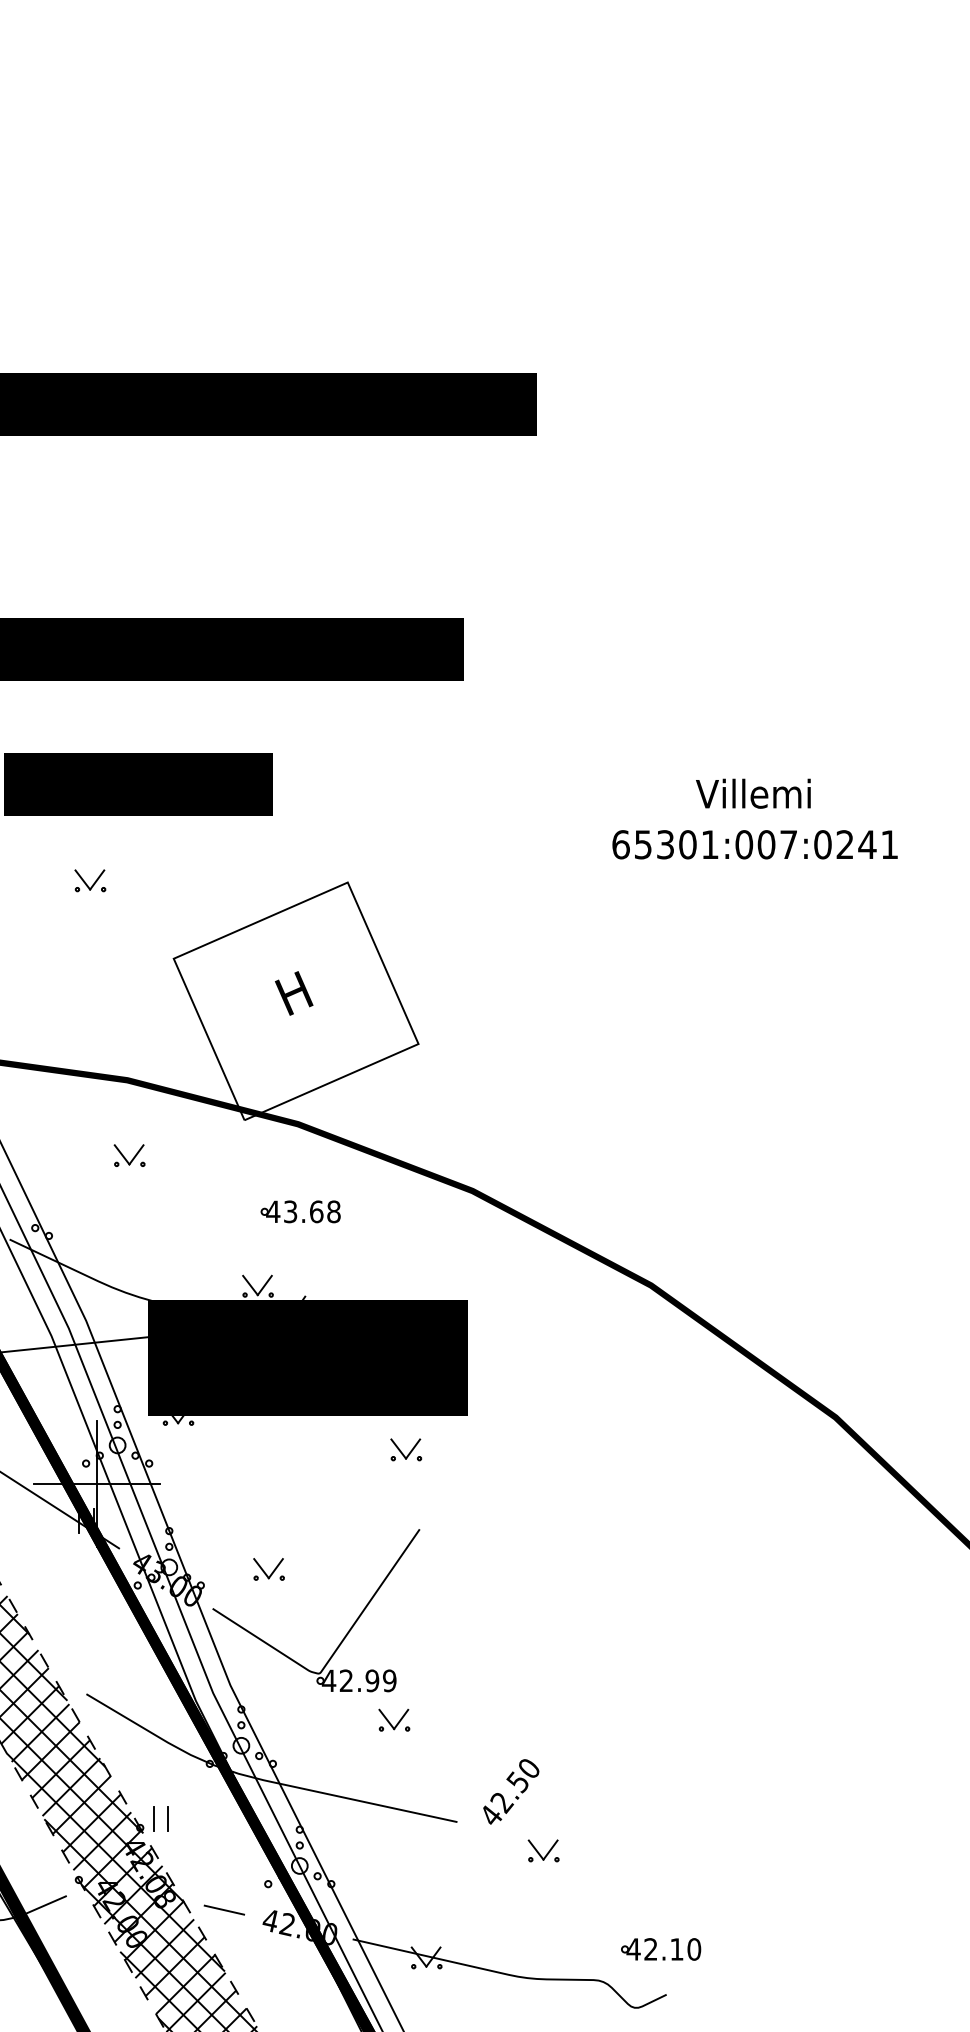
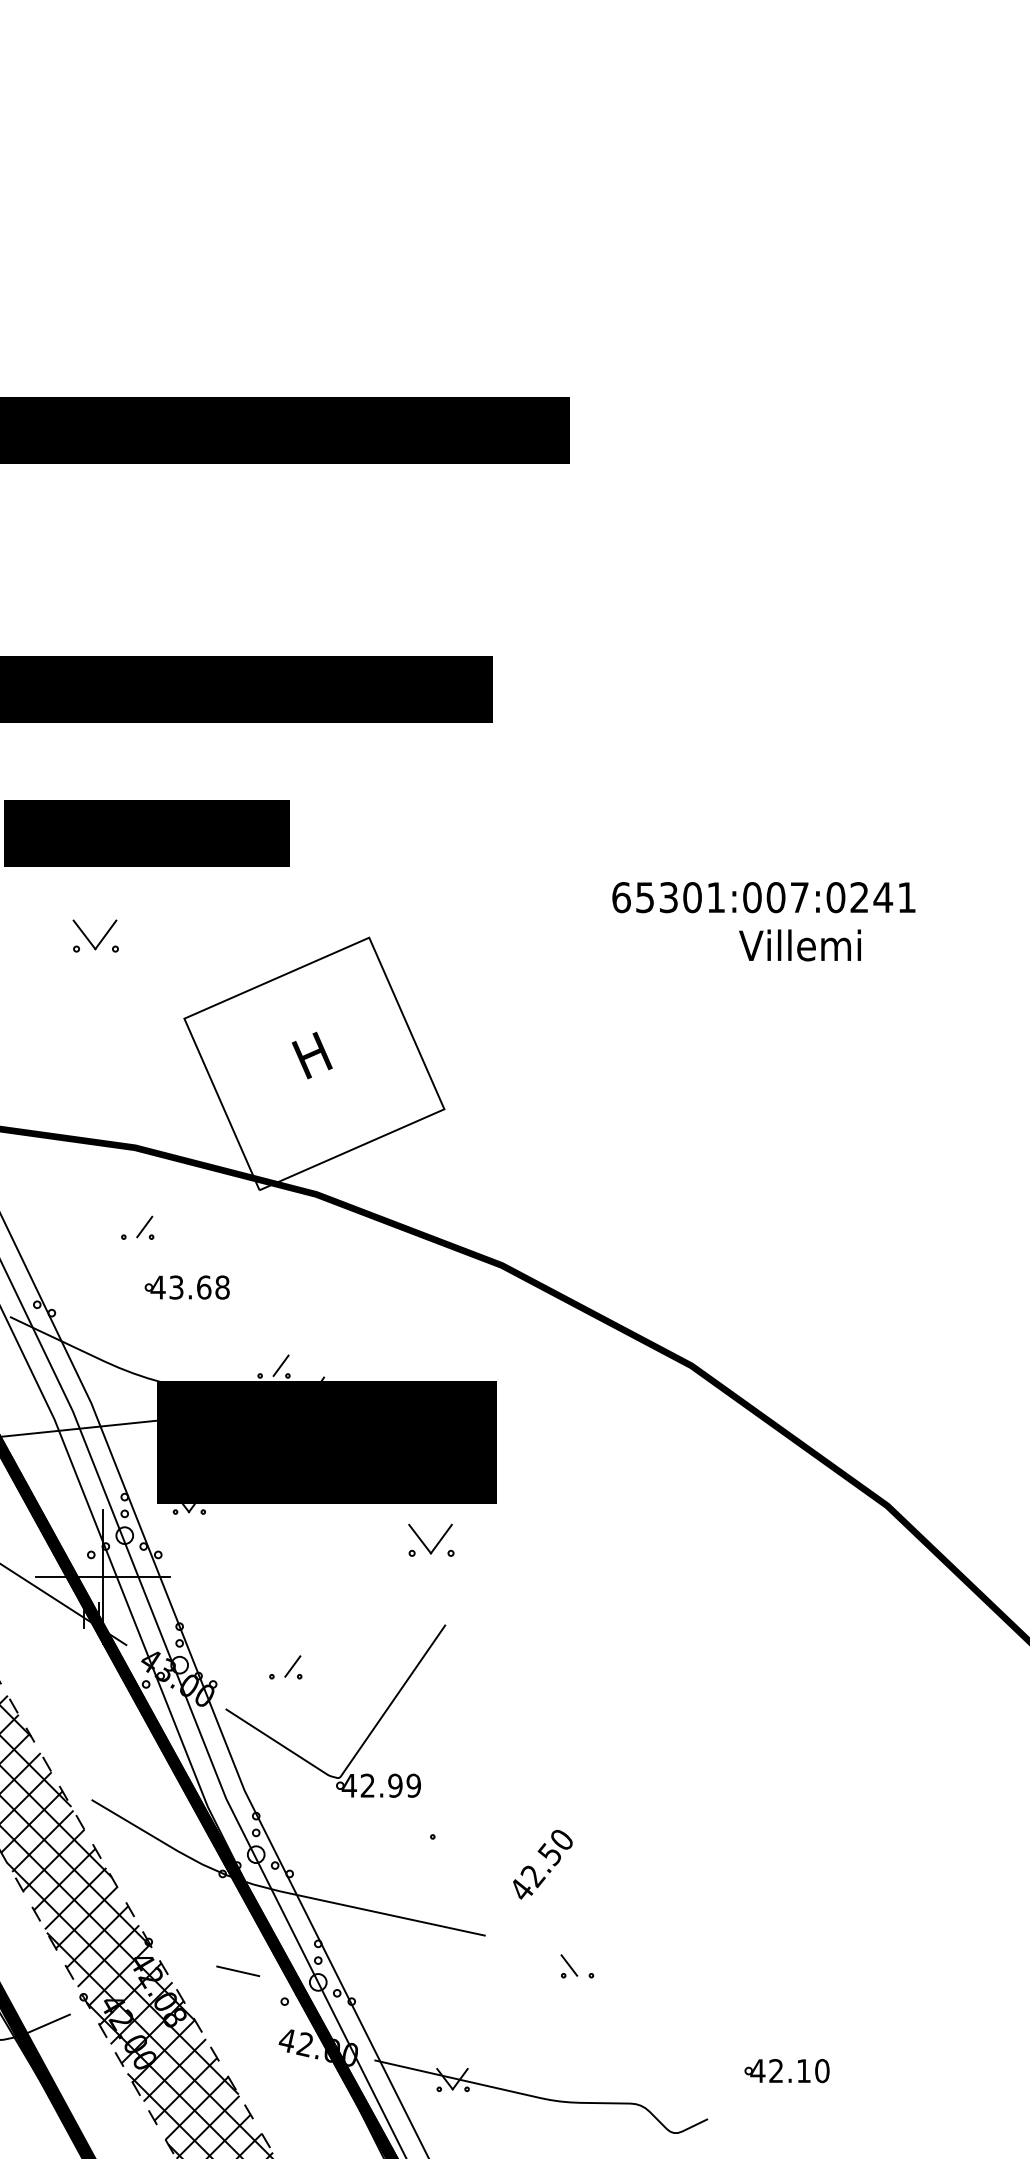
text: (752, 793) -> (799, 945), moved
text: (754, 844) -> (763, 897), moved
part: (90, 880) -> (95, 935), size x1.4
line: (122, 1154) -> (129, 1226), removed
part: (300, 1211) -> (186, 1287), moved
line: (250, 1285) -> (265, 1365), removed
part: (406, 1449) -> (431, 1540), size x1.4
line: (261, 1568) -> (277, 1666), removed
part: (393, 1720) -> (417, 1827), removed
text: (510, 1791) -> (542, 1864), moved
line: (154, 1819) -> (163, 1932), removed
line: (168, 1819) -> (178, 1932), removed
line: (550, 1850) -> (584, 1965), removed
line: (224, 1910) -> (238, 1971), moved
part: (660, 1949) -> (786, 2071), moved

